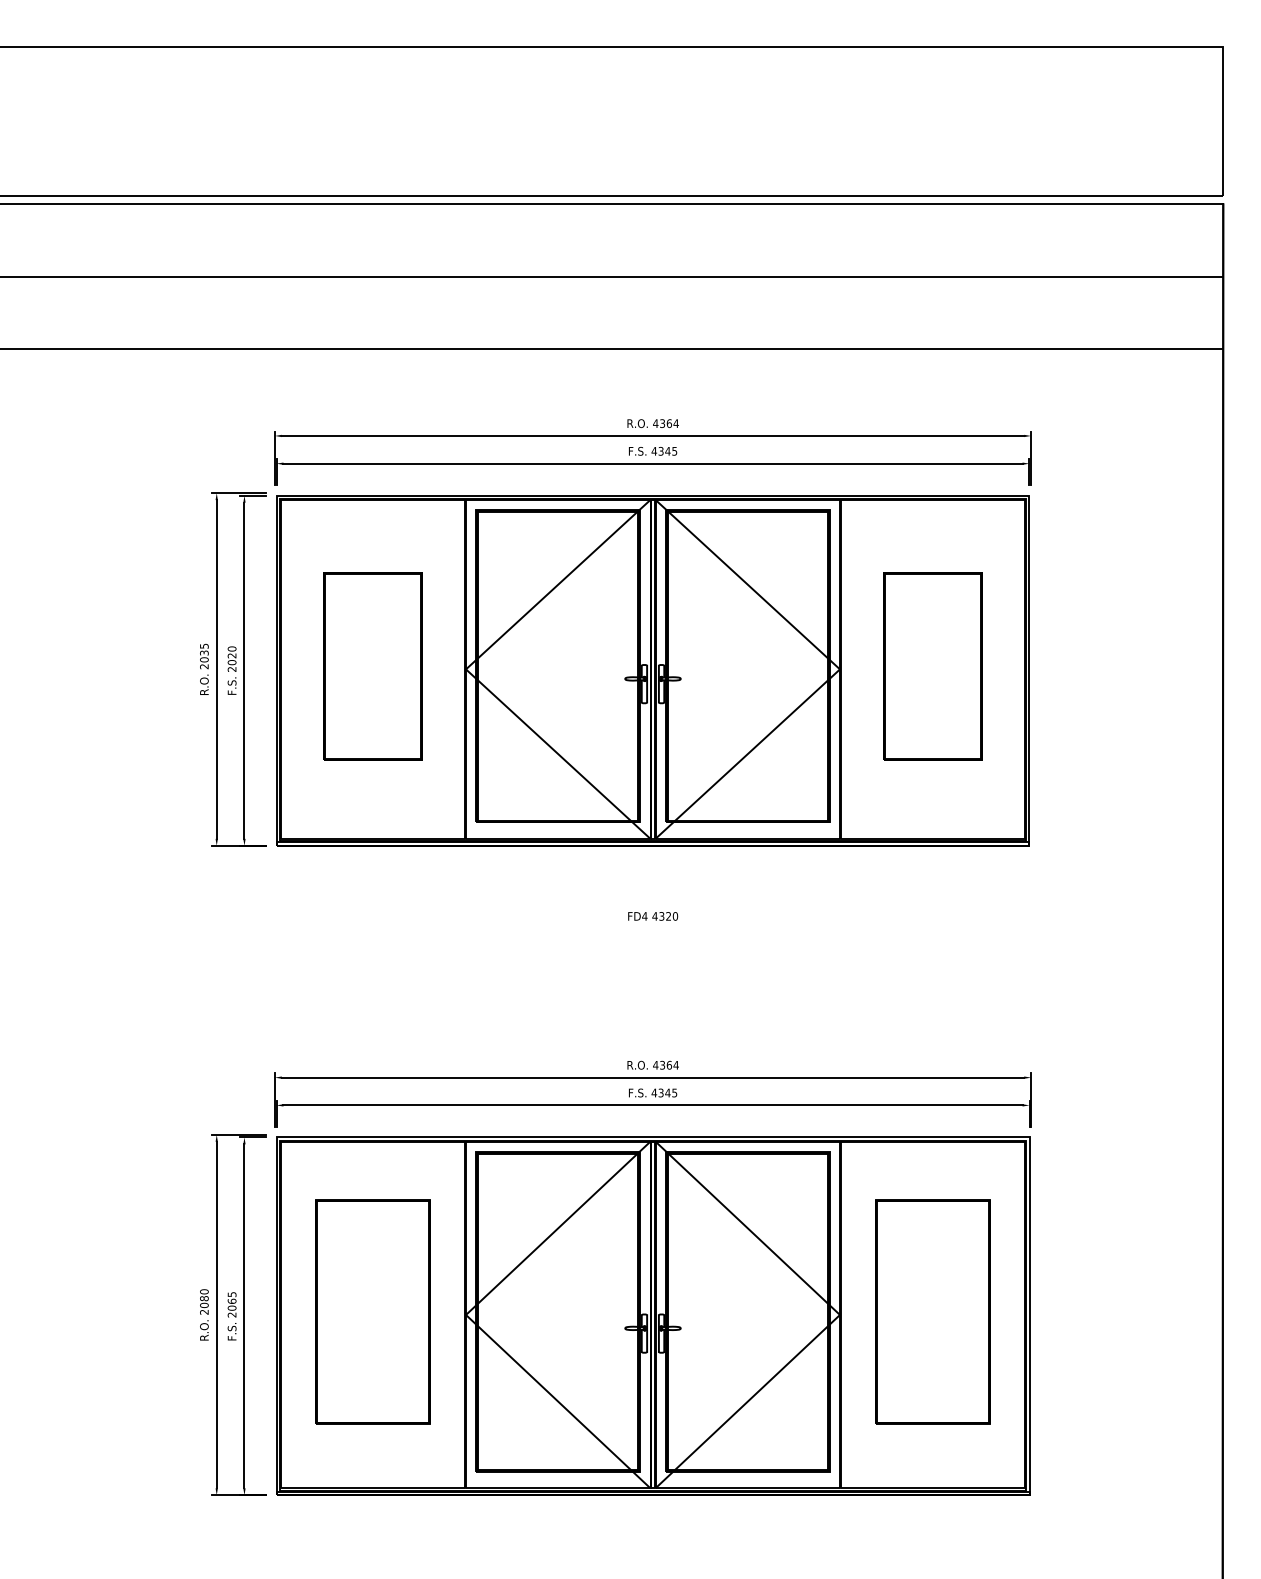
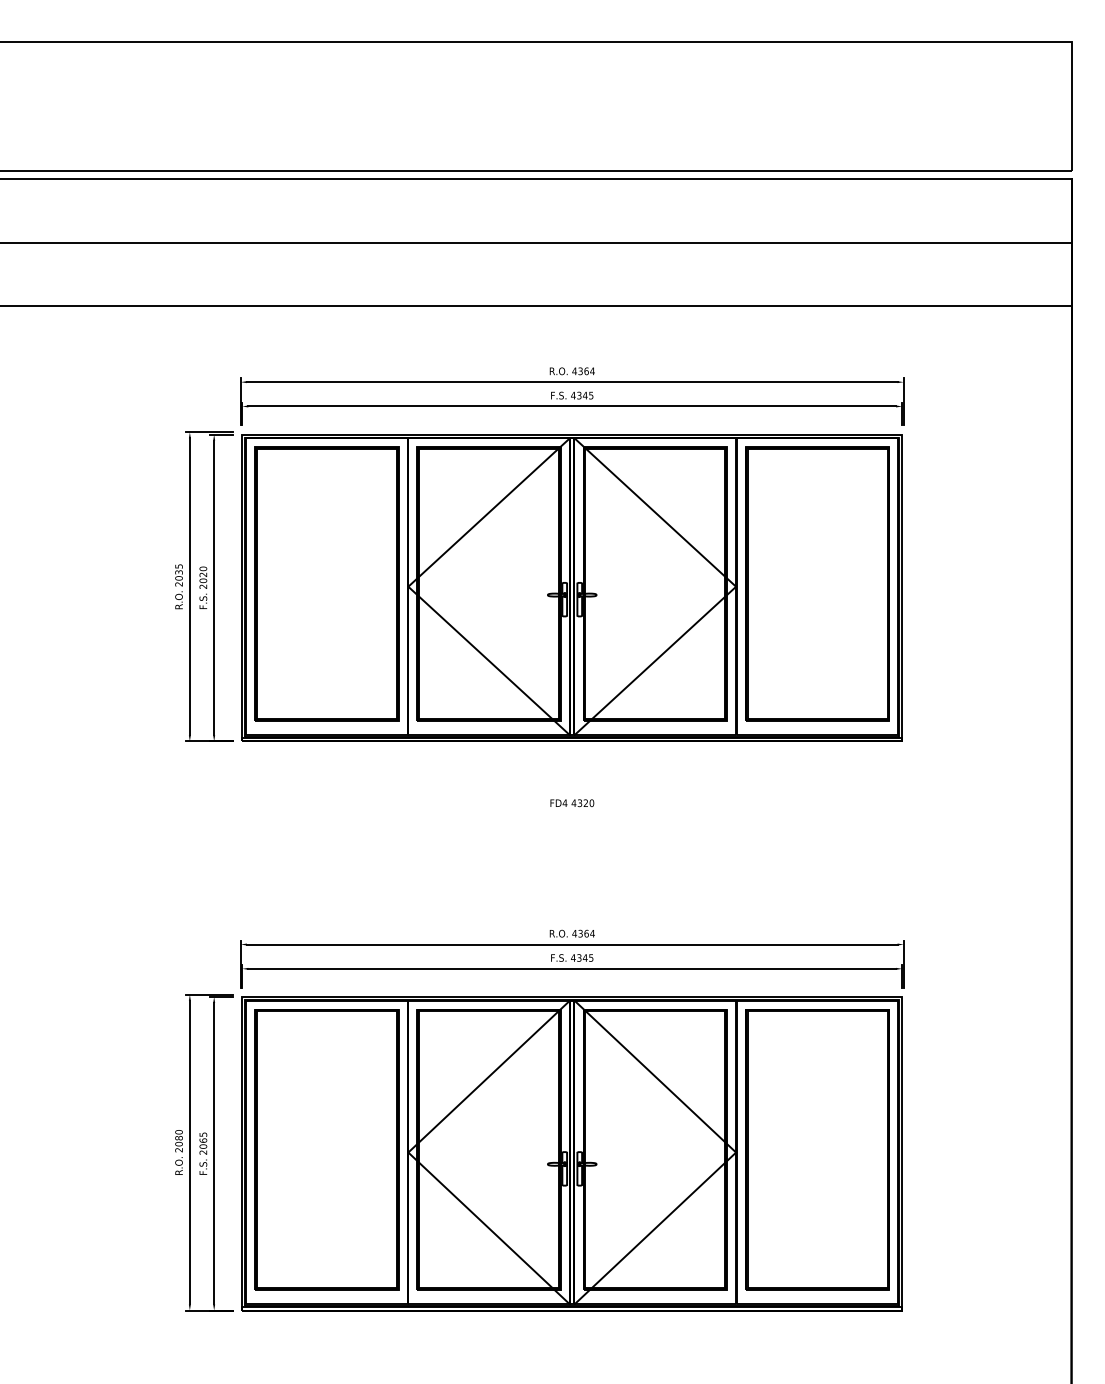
part: (372, 665) -> (326, 583), size x1.67
part: (932, 665) -> (817, 583), size x1.67
part: (372, 1311) -> (326, 1149), size x1.43
part: (932, 1311) -> (817, 1149), size x1.43

